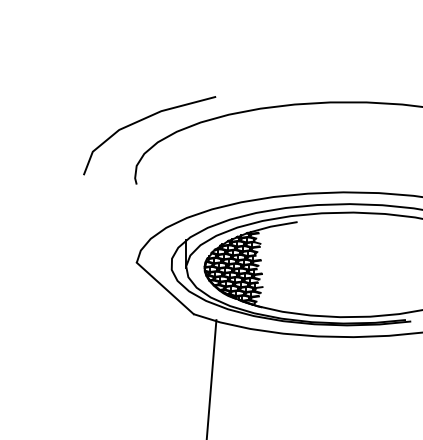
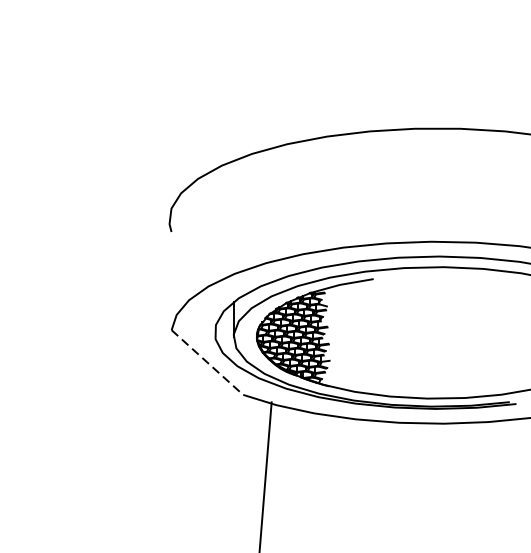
line: (143, 120) -> (180, 151), removed
line: (165, 288) -> (207, 362), solid -> dashed

